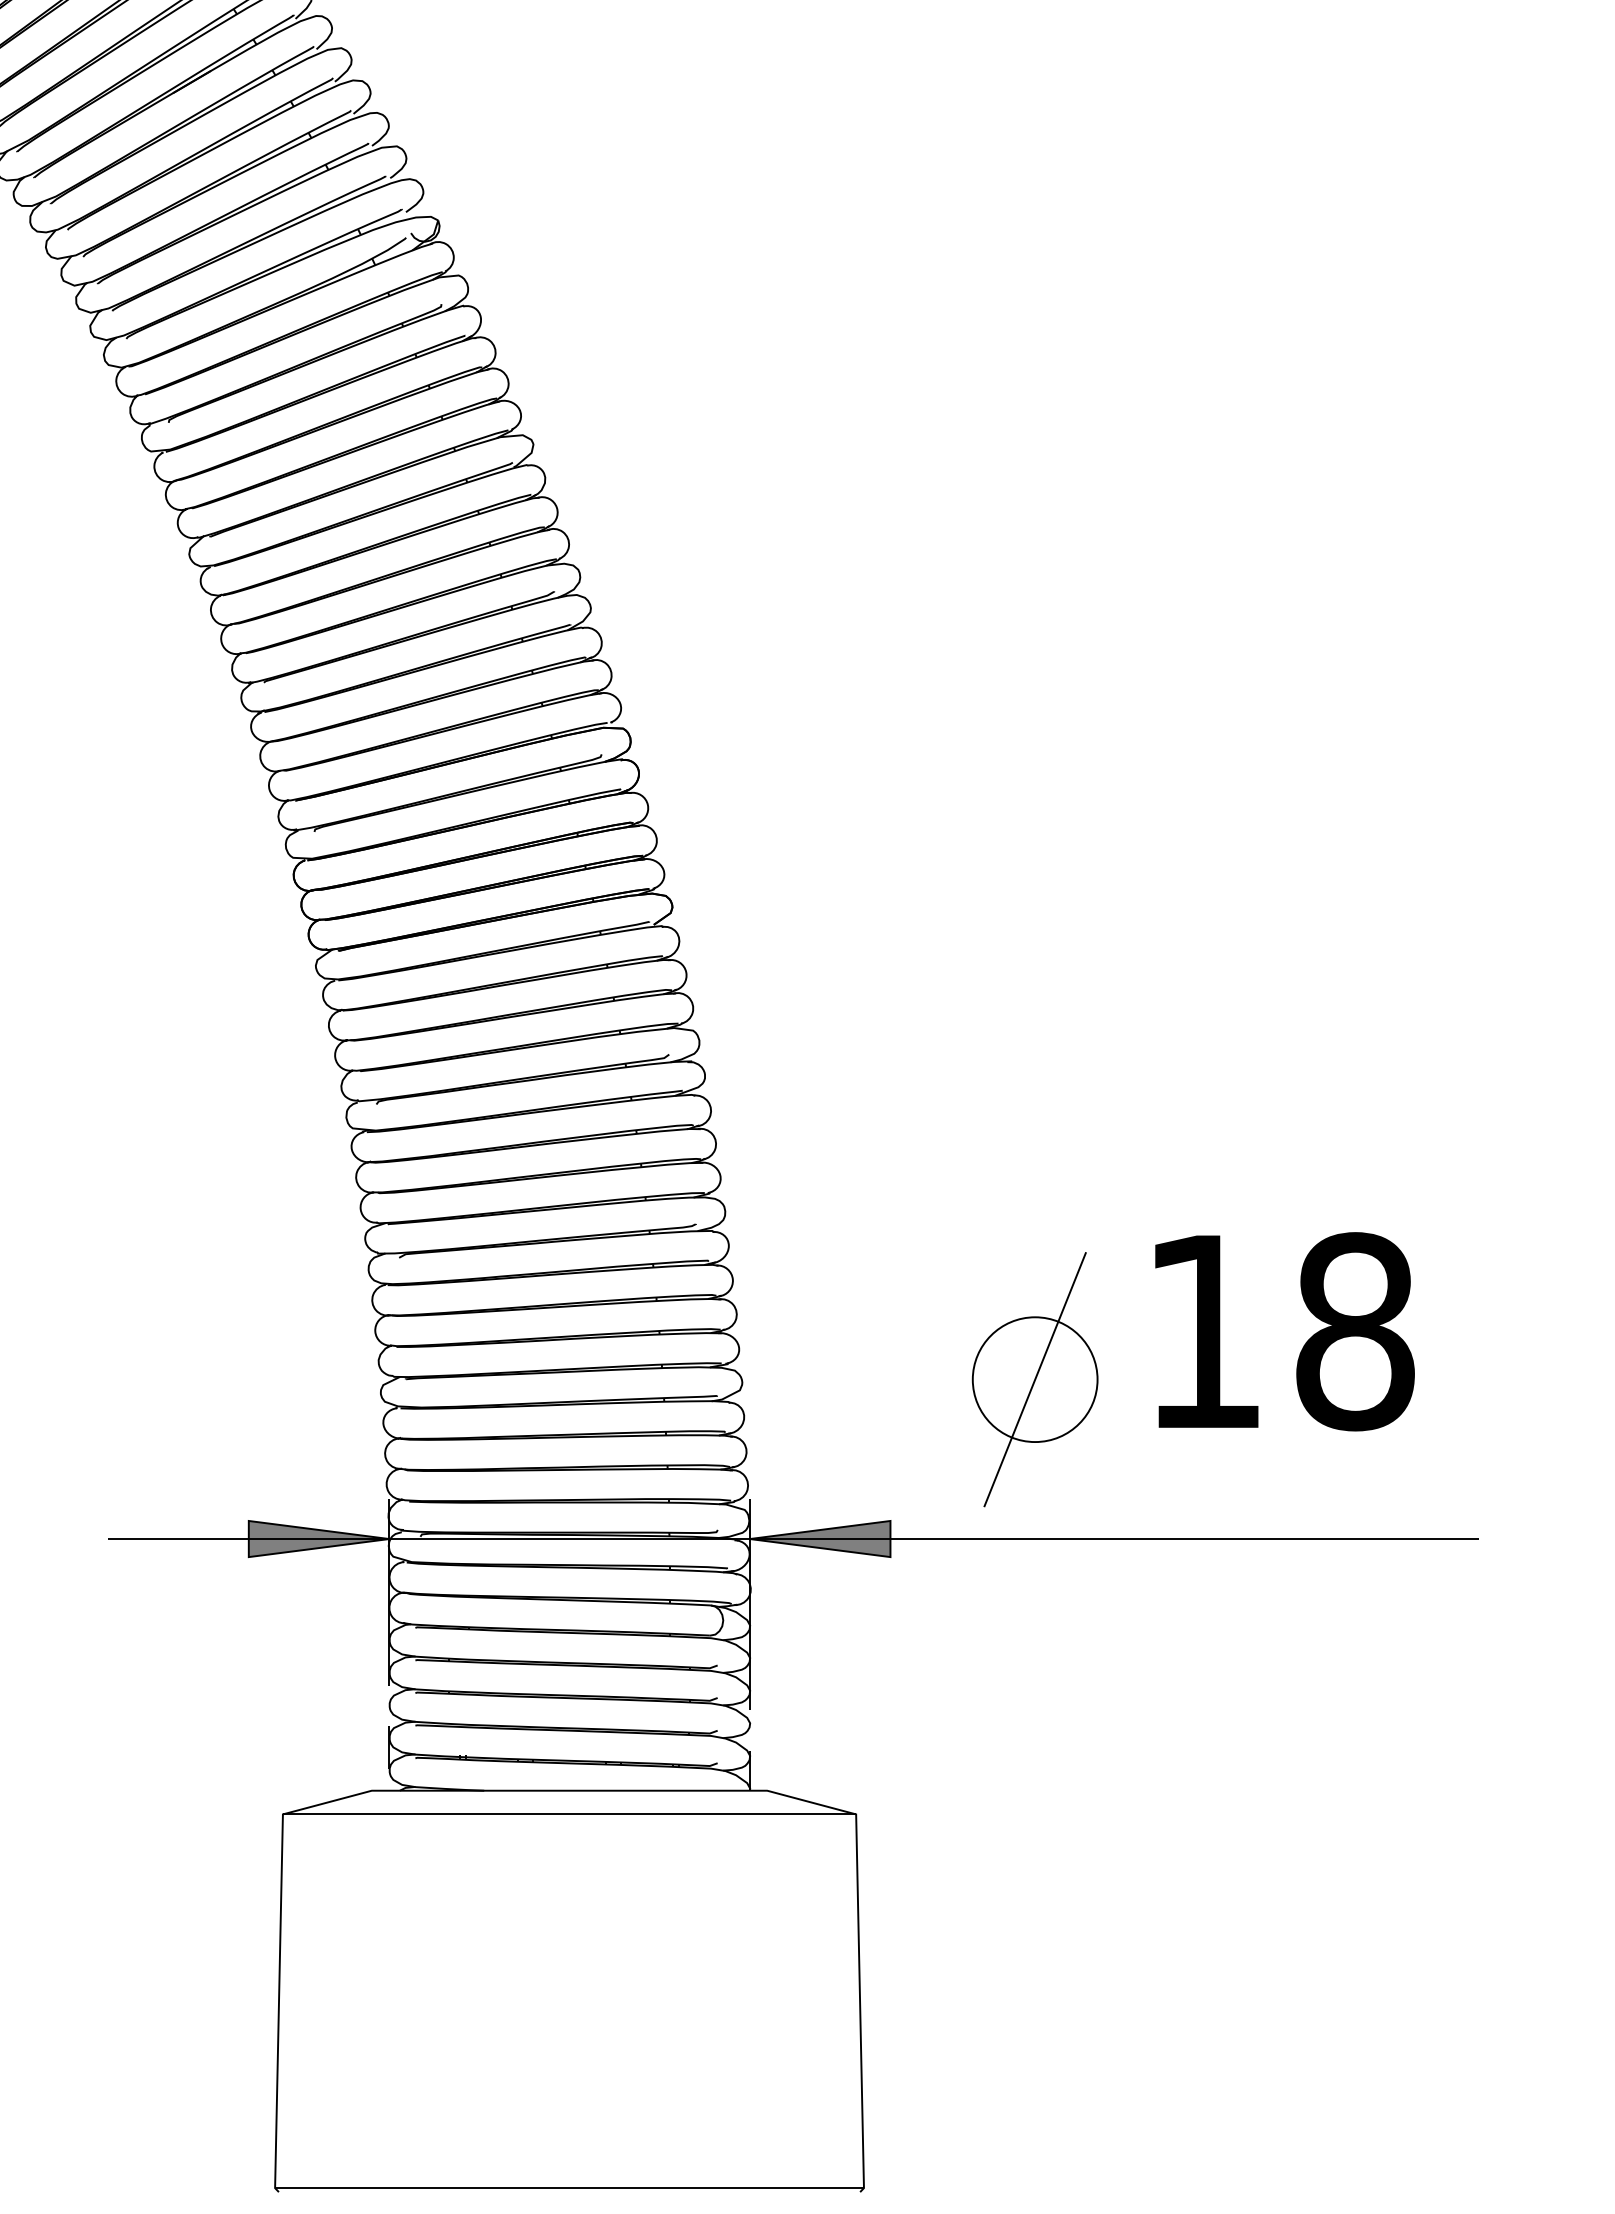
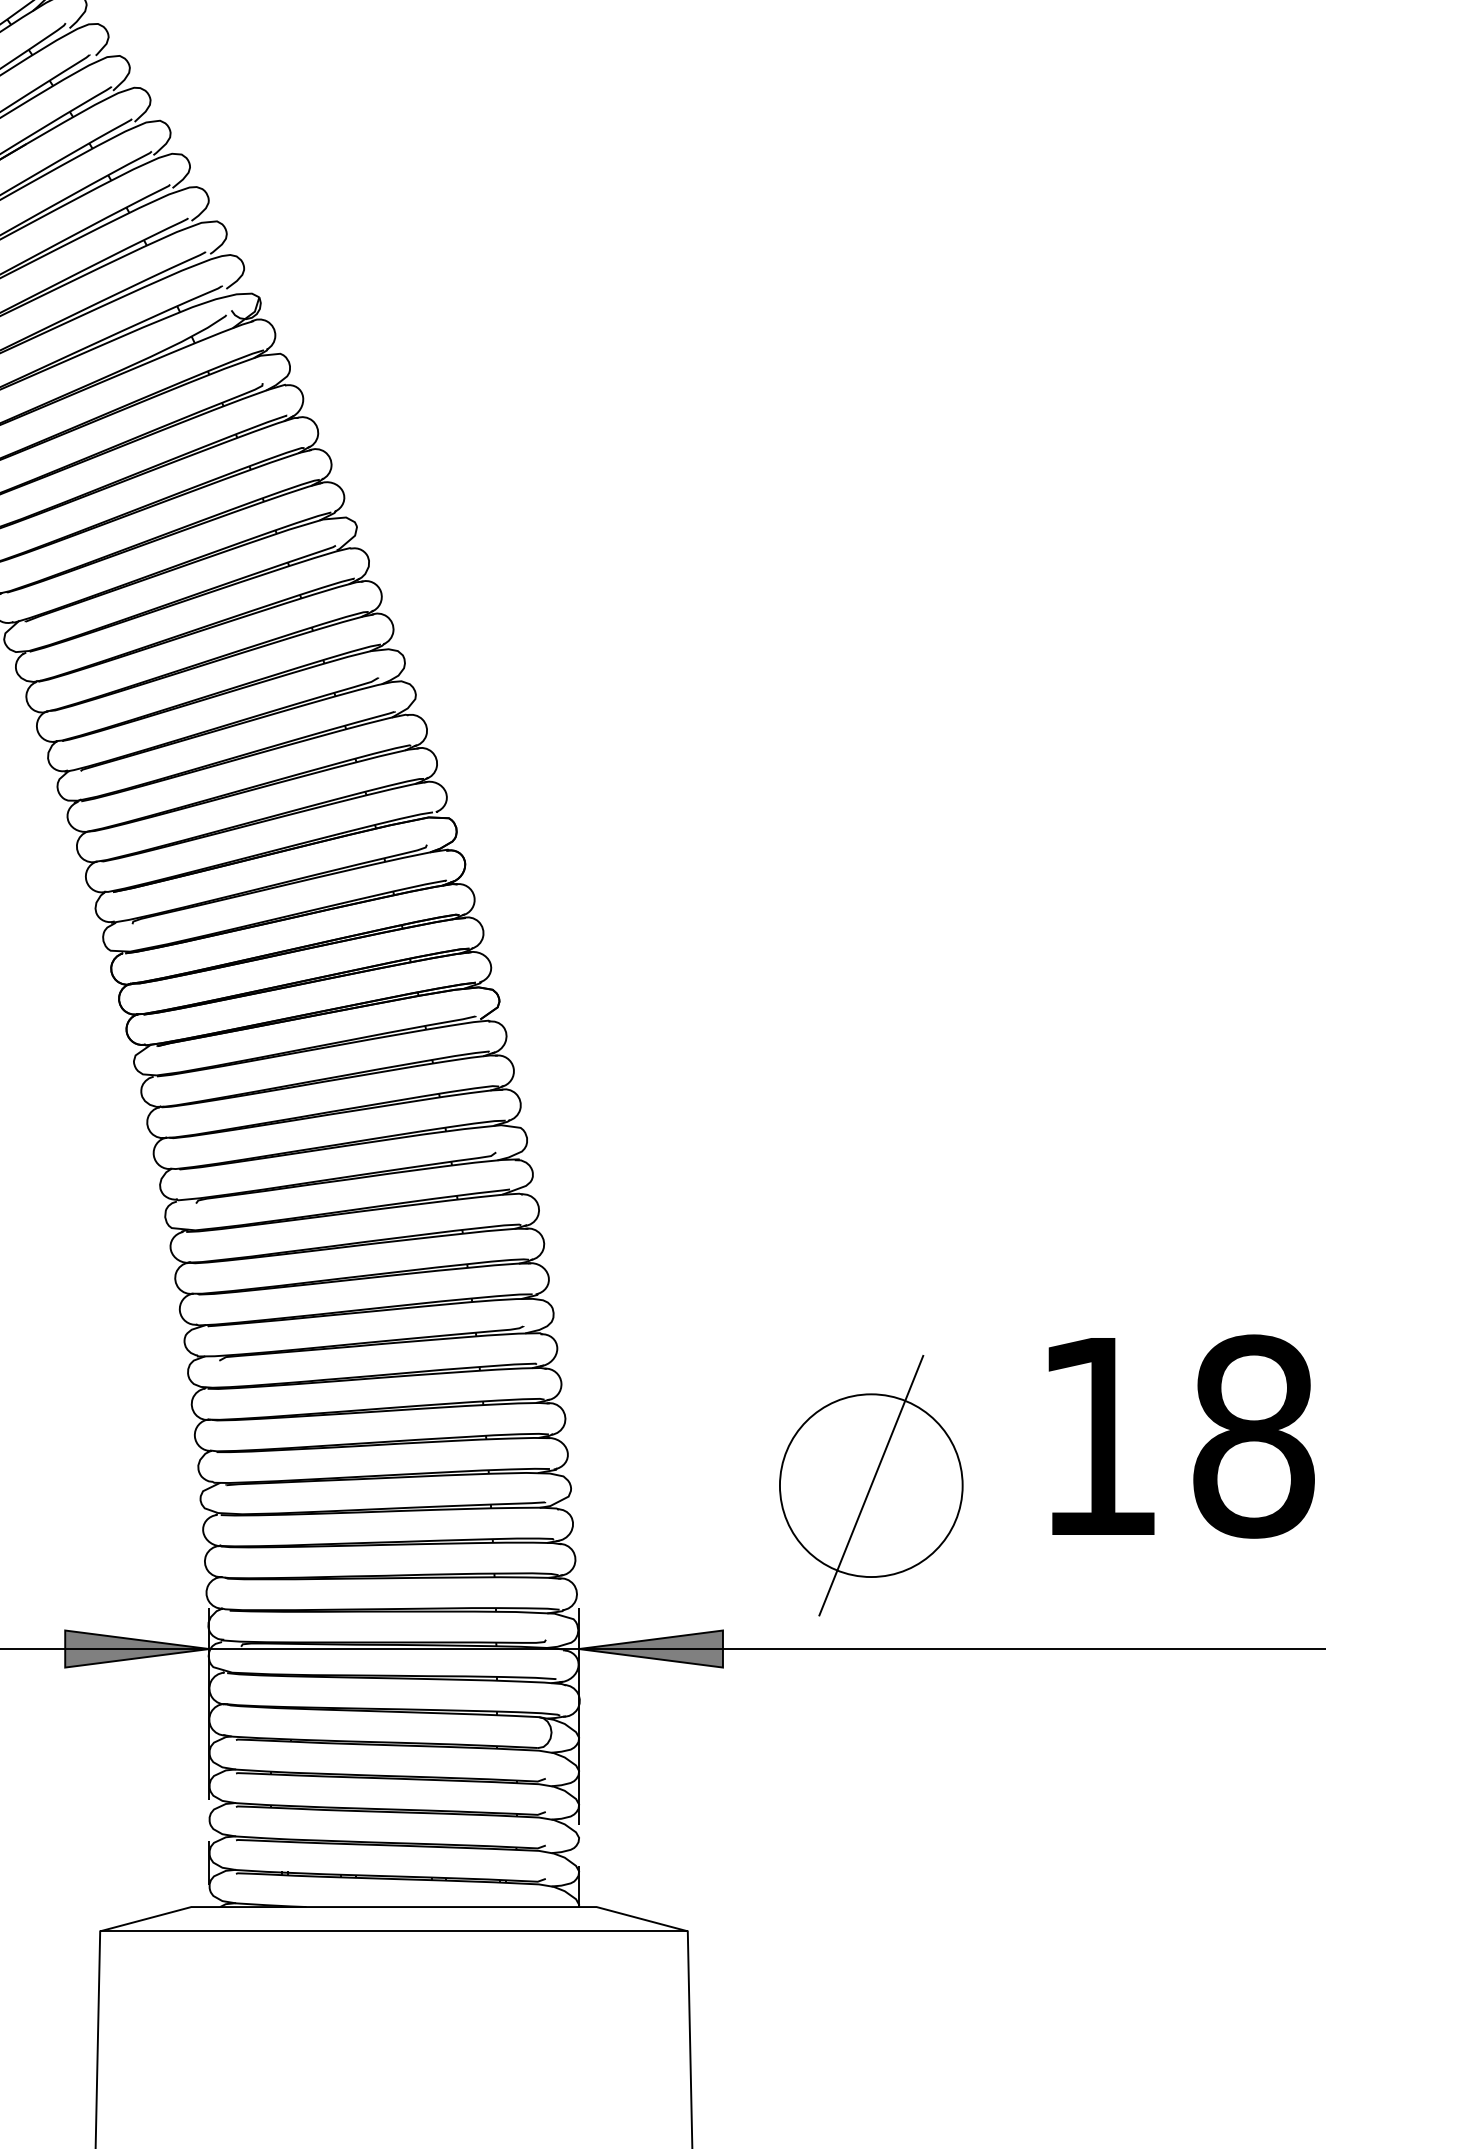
text: (1284, 1331) -> (1181, 1436), moved
circle: (1035, 1379) -> (871, 1485), size x1.43

